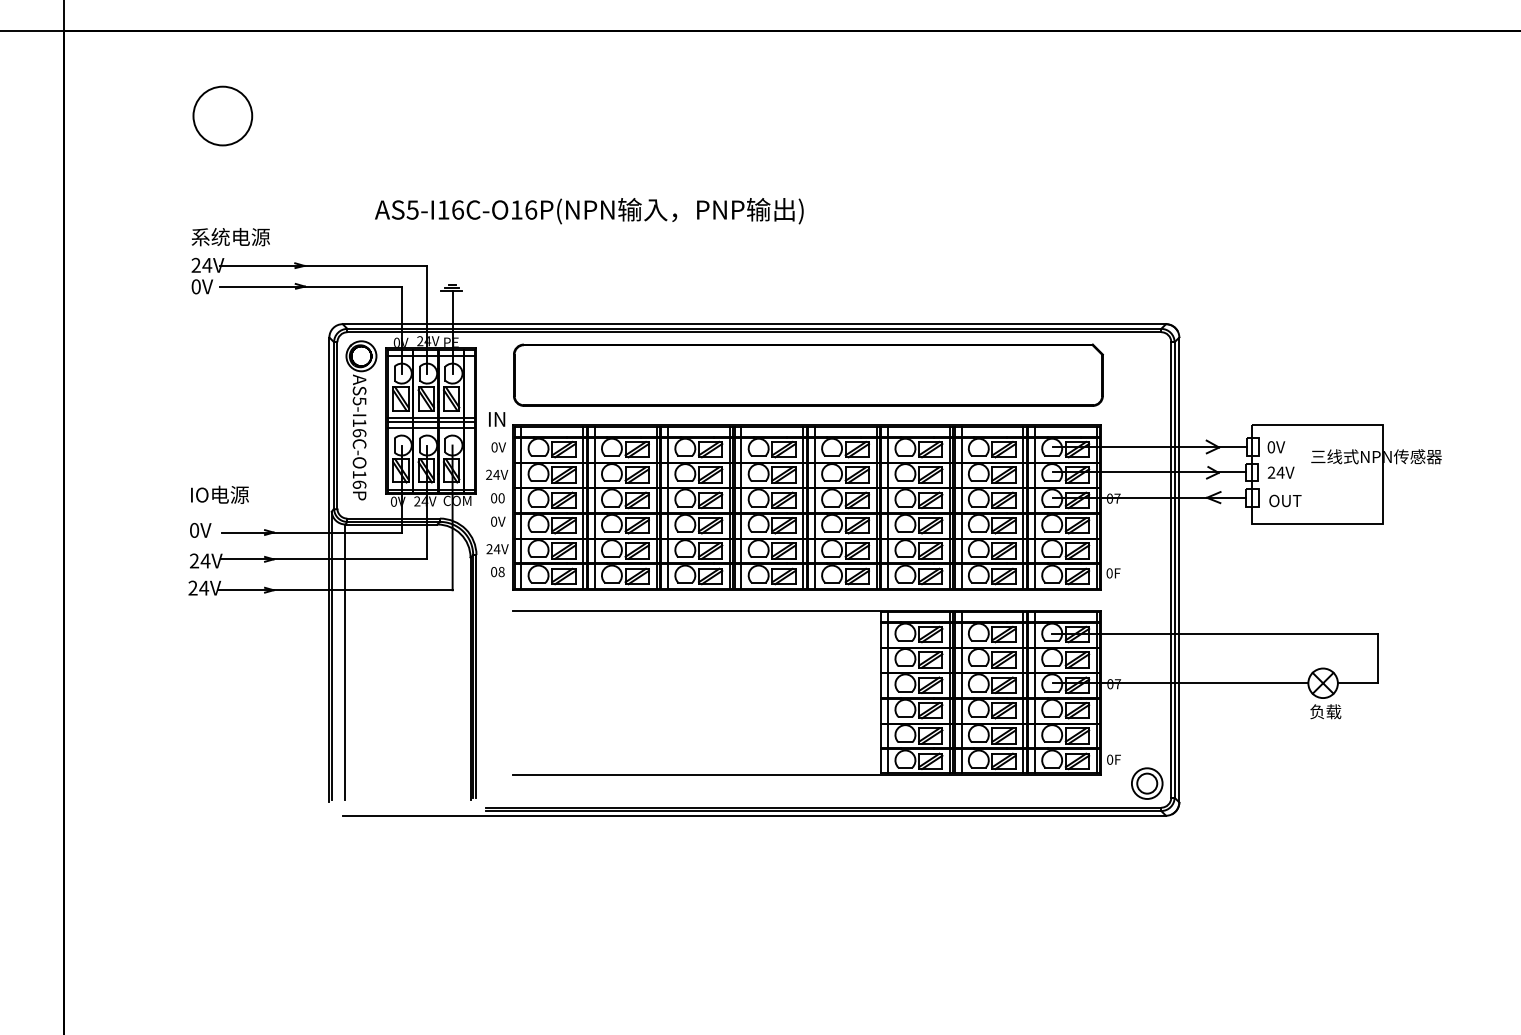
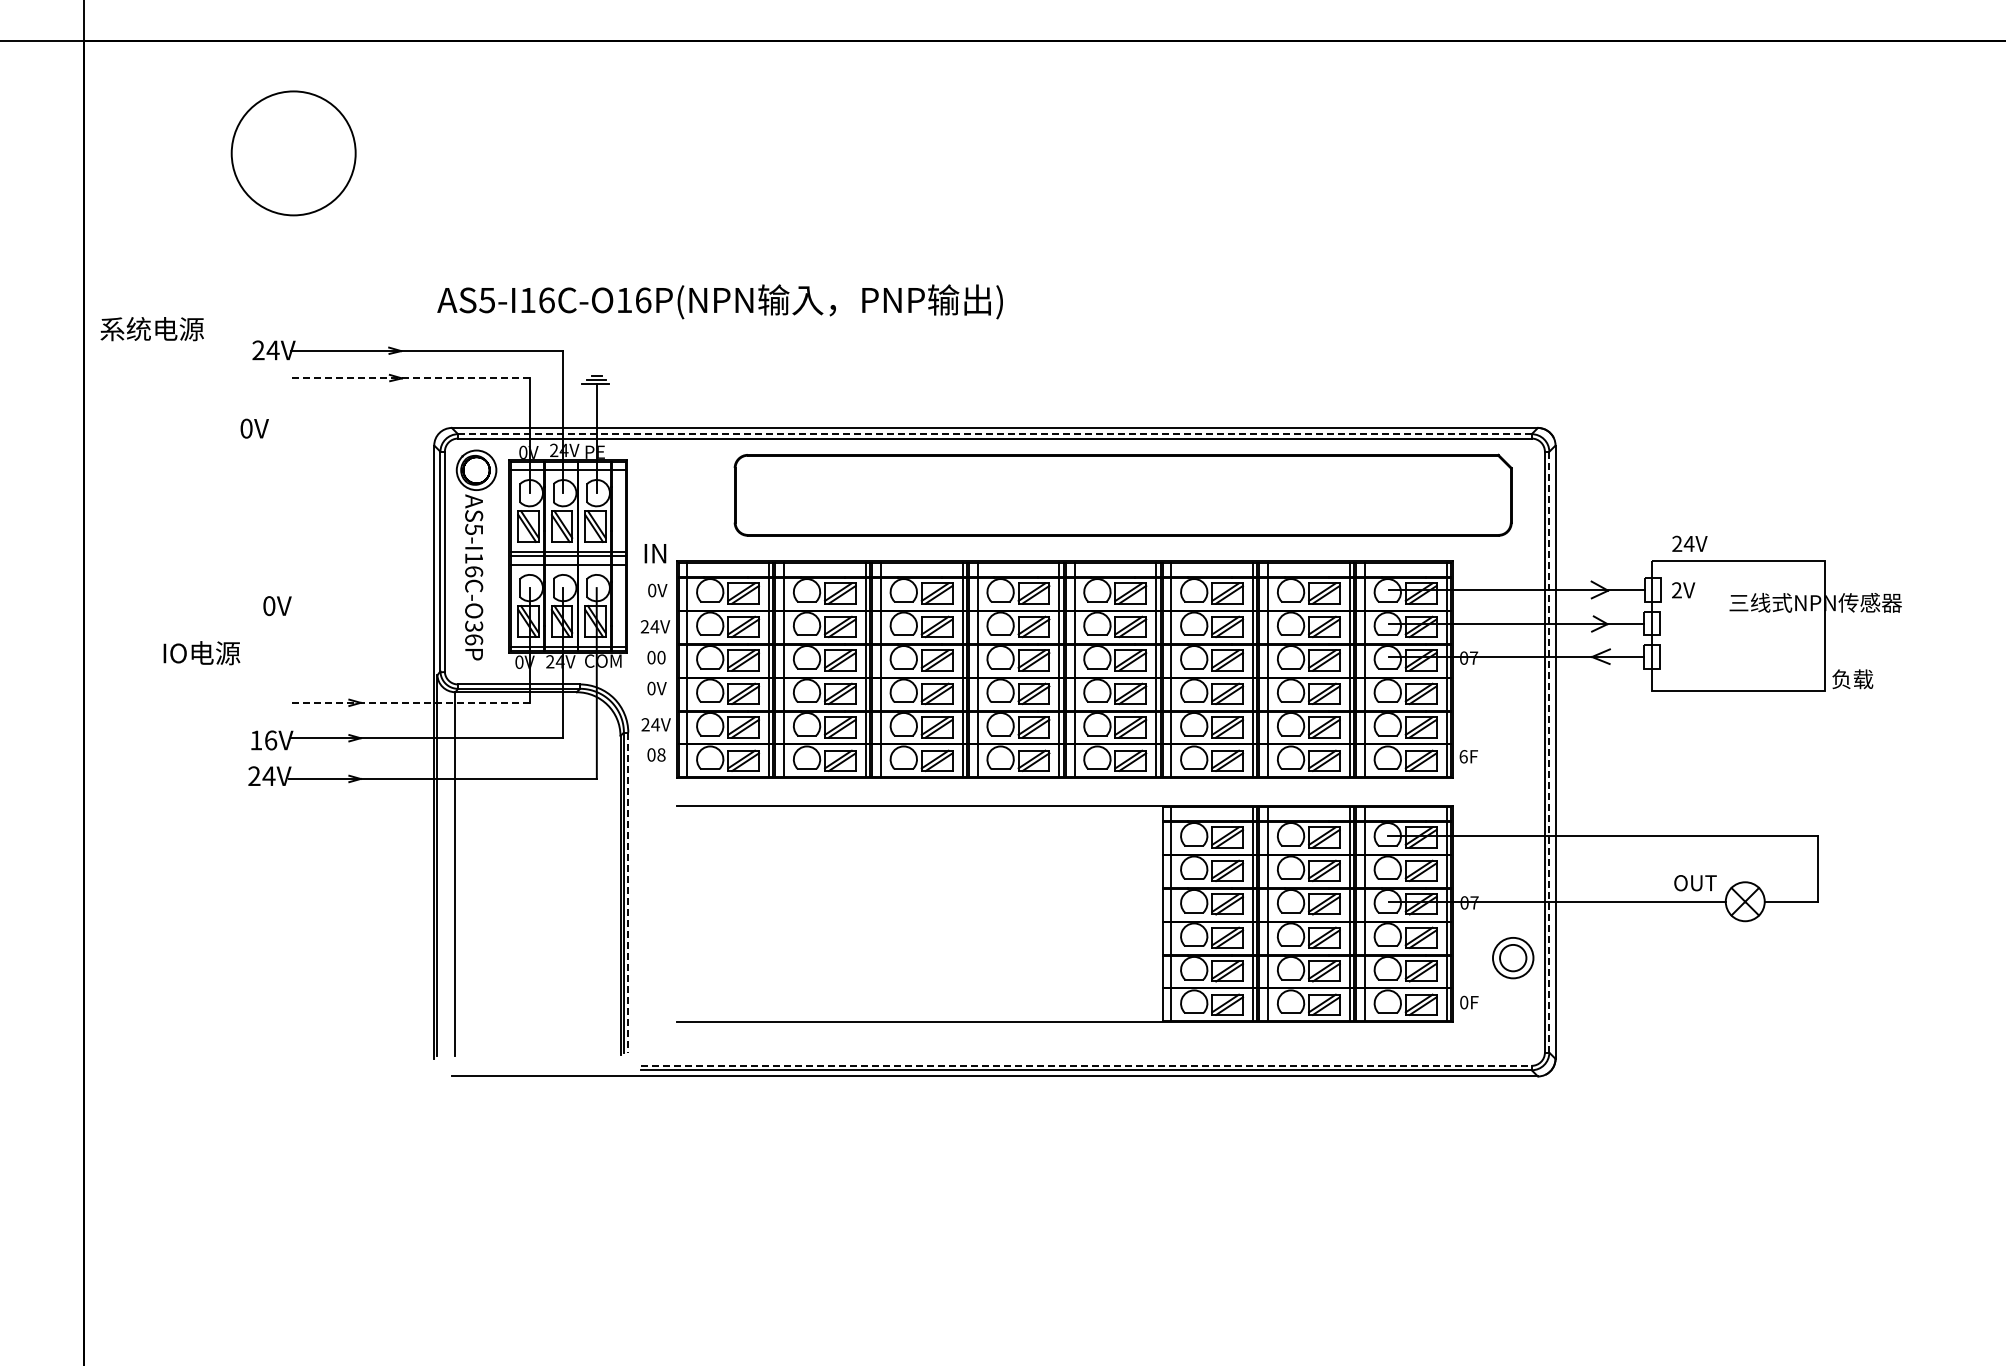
circle: (222, 116) -> (293, 153), size x1.6
text: (588, 210) -> (719, 301), moved
text: (230, 237) -> (151, 329), moved
text: (202, 286) -> (254, 428), moved
line: (311, 286) -> (410, 378), solid -> dashed
line: (754, 329) -> (994, 434), solid -> dashed
part: (807, 374) -> (1122, 494), moved
text: (1271, 447) -> (1676, 590), 0V -> 2V
text: (1280, 472) -> (1689, 543), moved
text: (359, 473) -> (474, 625), AS5-I16C-O16P -> AS5-I16C-O36P
text: (219, 495) -> (201, 653), moved
text: (1285, 501) -> (1695, 883), moved
text: (200, 530) -> (277, 606), moved
line: (311, 532) -> (410, 702), solid -> dashed
text: (199, 561) -> (263, 740), 24V -> 16V
line: (1174, 570) -> (1549, 752), solid -> dashed
text: (1109, 573) -> (1463, 756), 0F -> 6F
line: (476, 677) -> (628, 893), solid -> dashed
text: (1325, 711) -> (1852, 679), moved
part: (1147, 783) -> (1513, 958), moved
line: (823, 807) -> (1086, 1065), solid -> dashed

